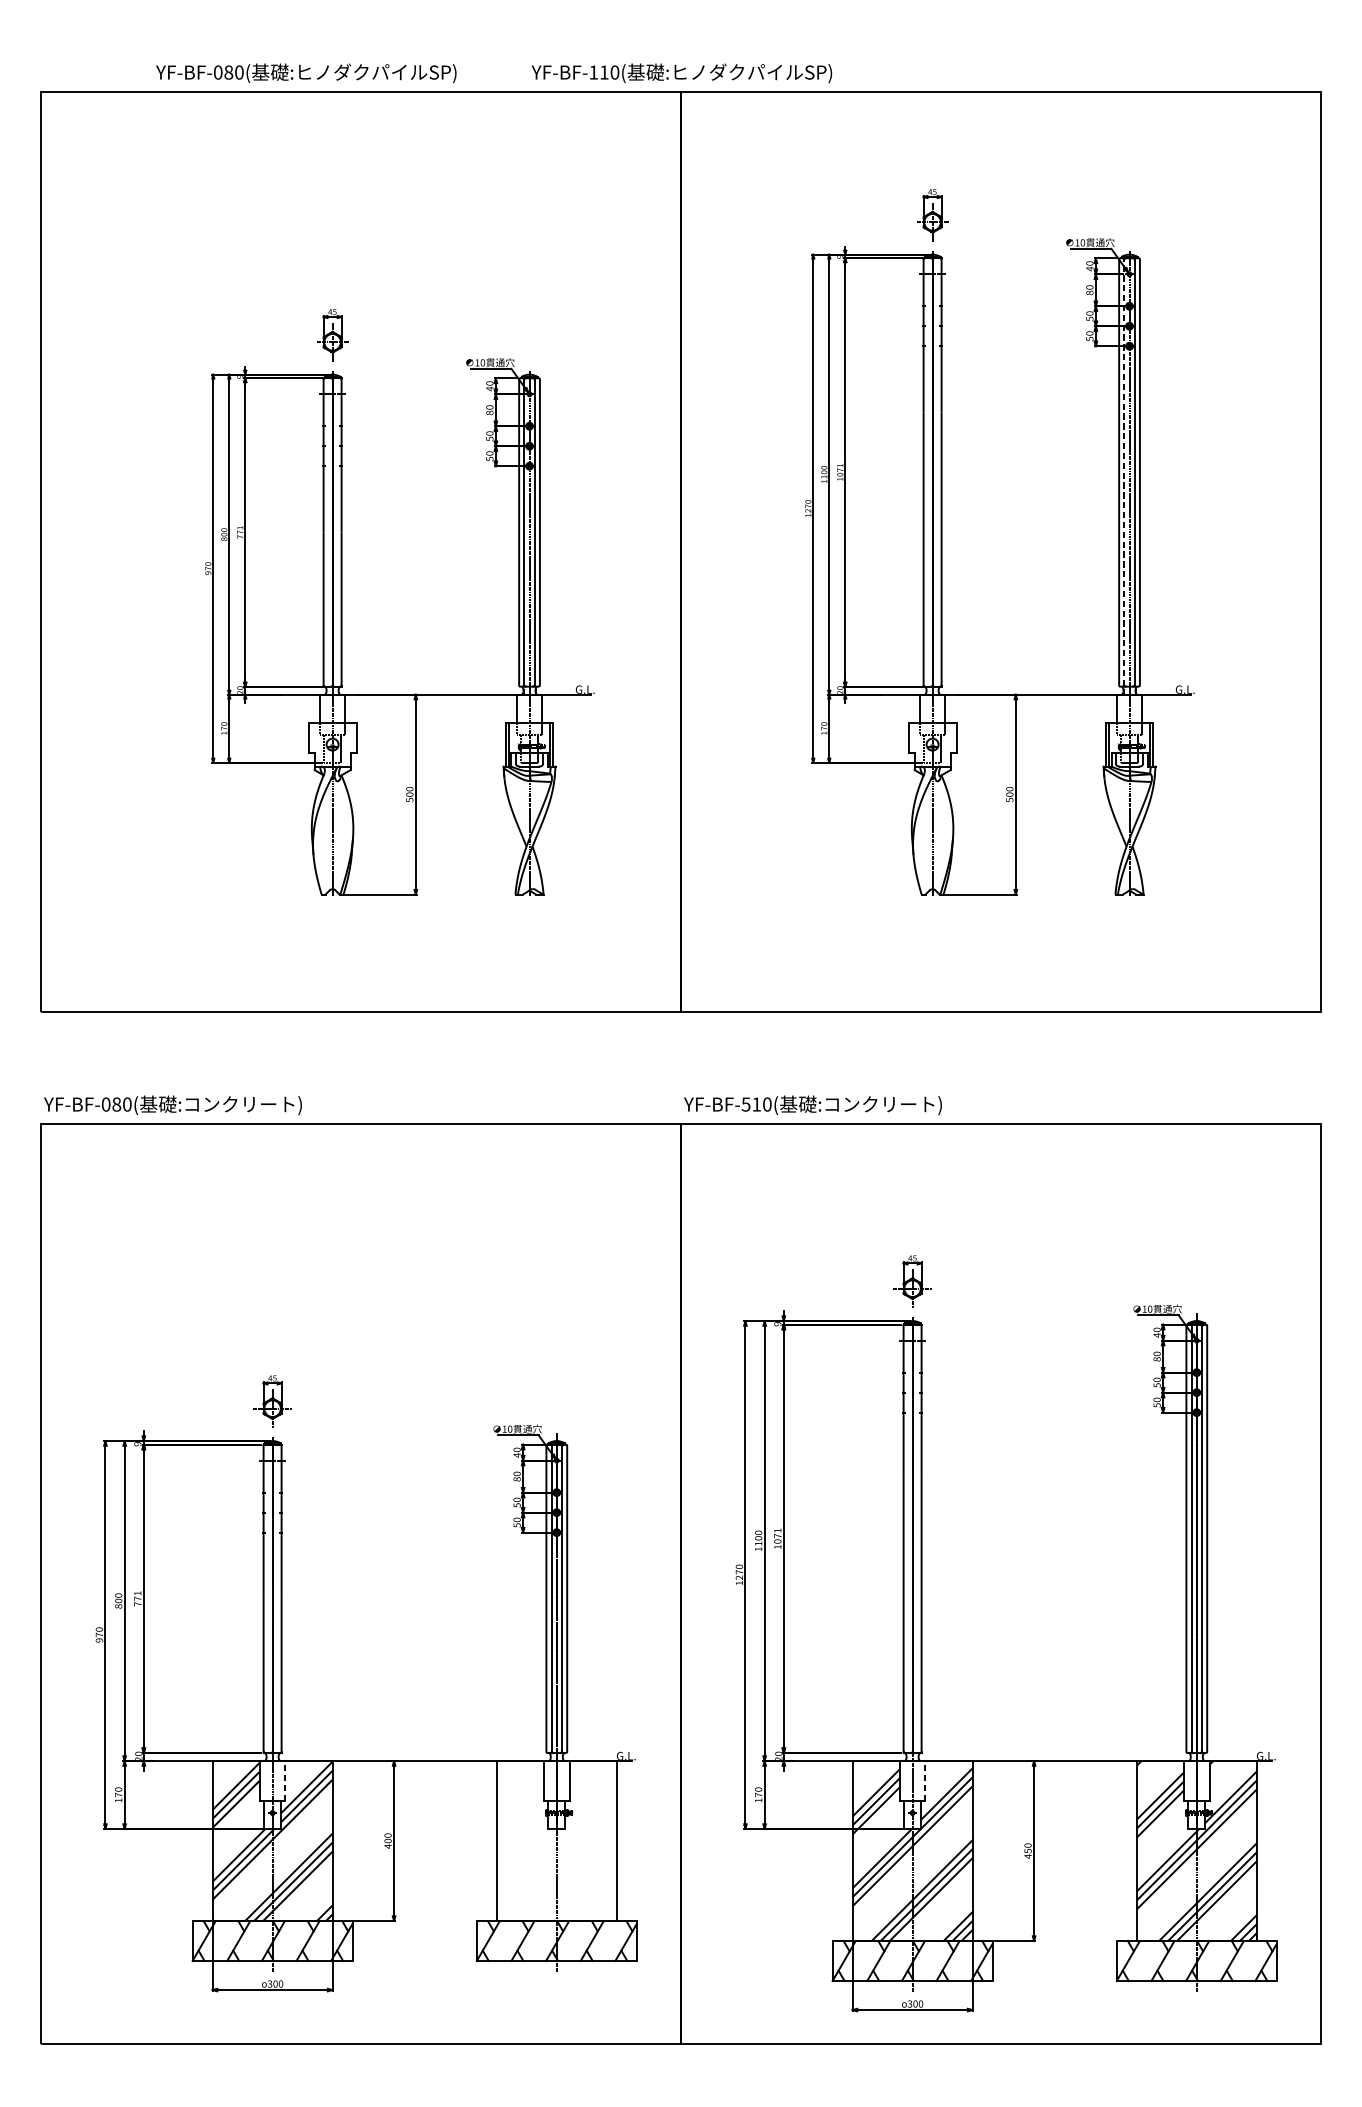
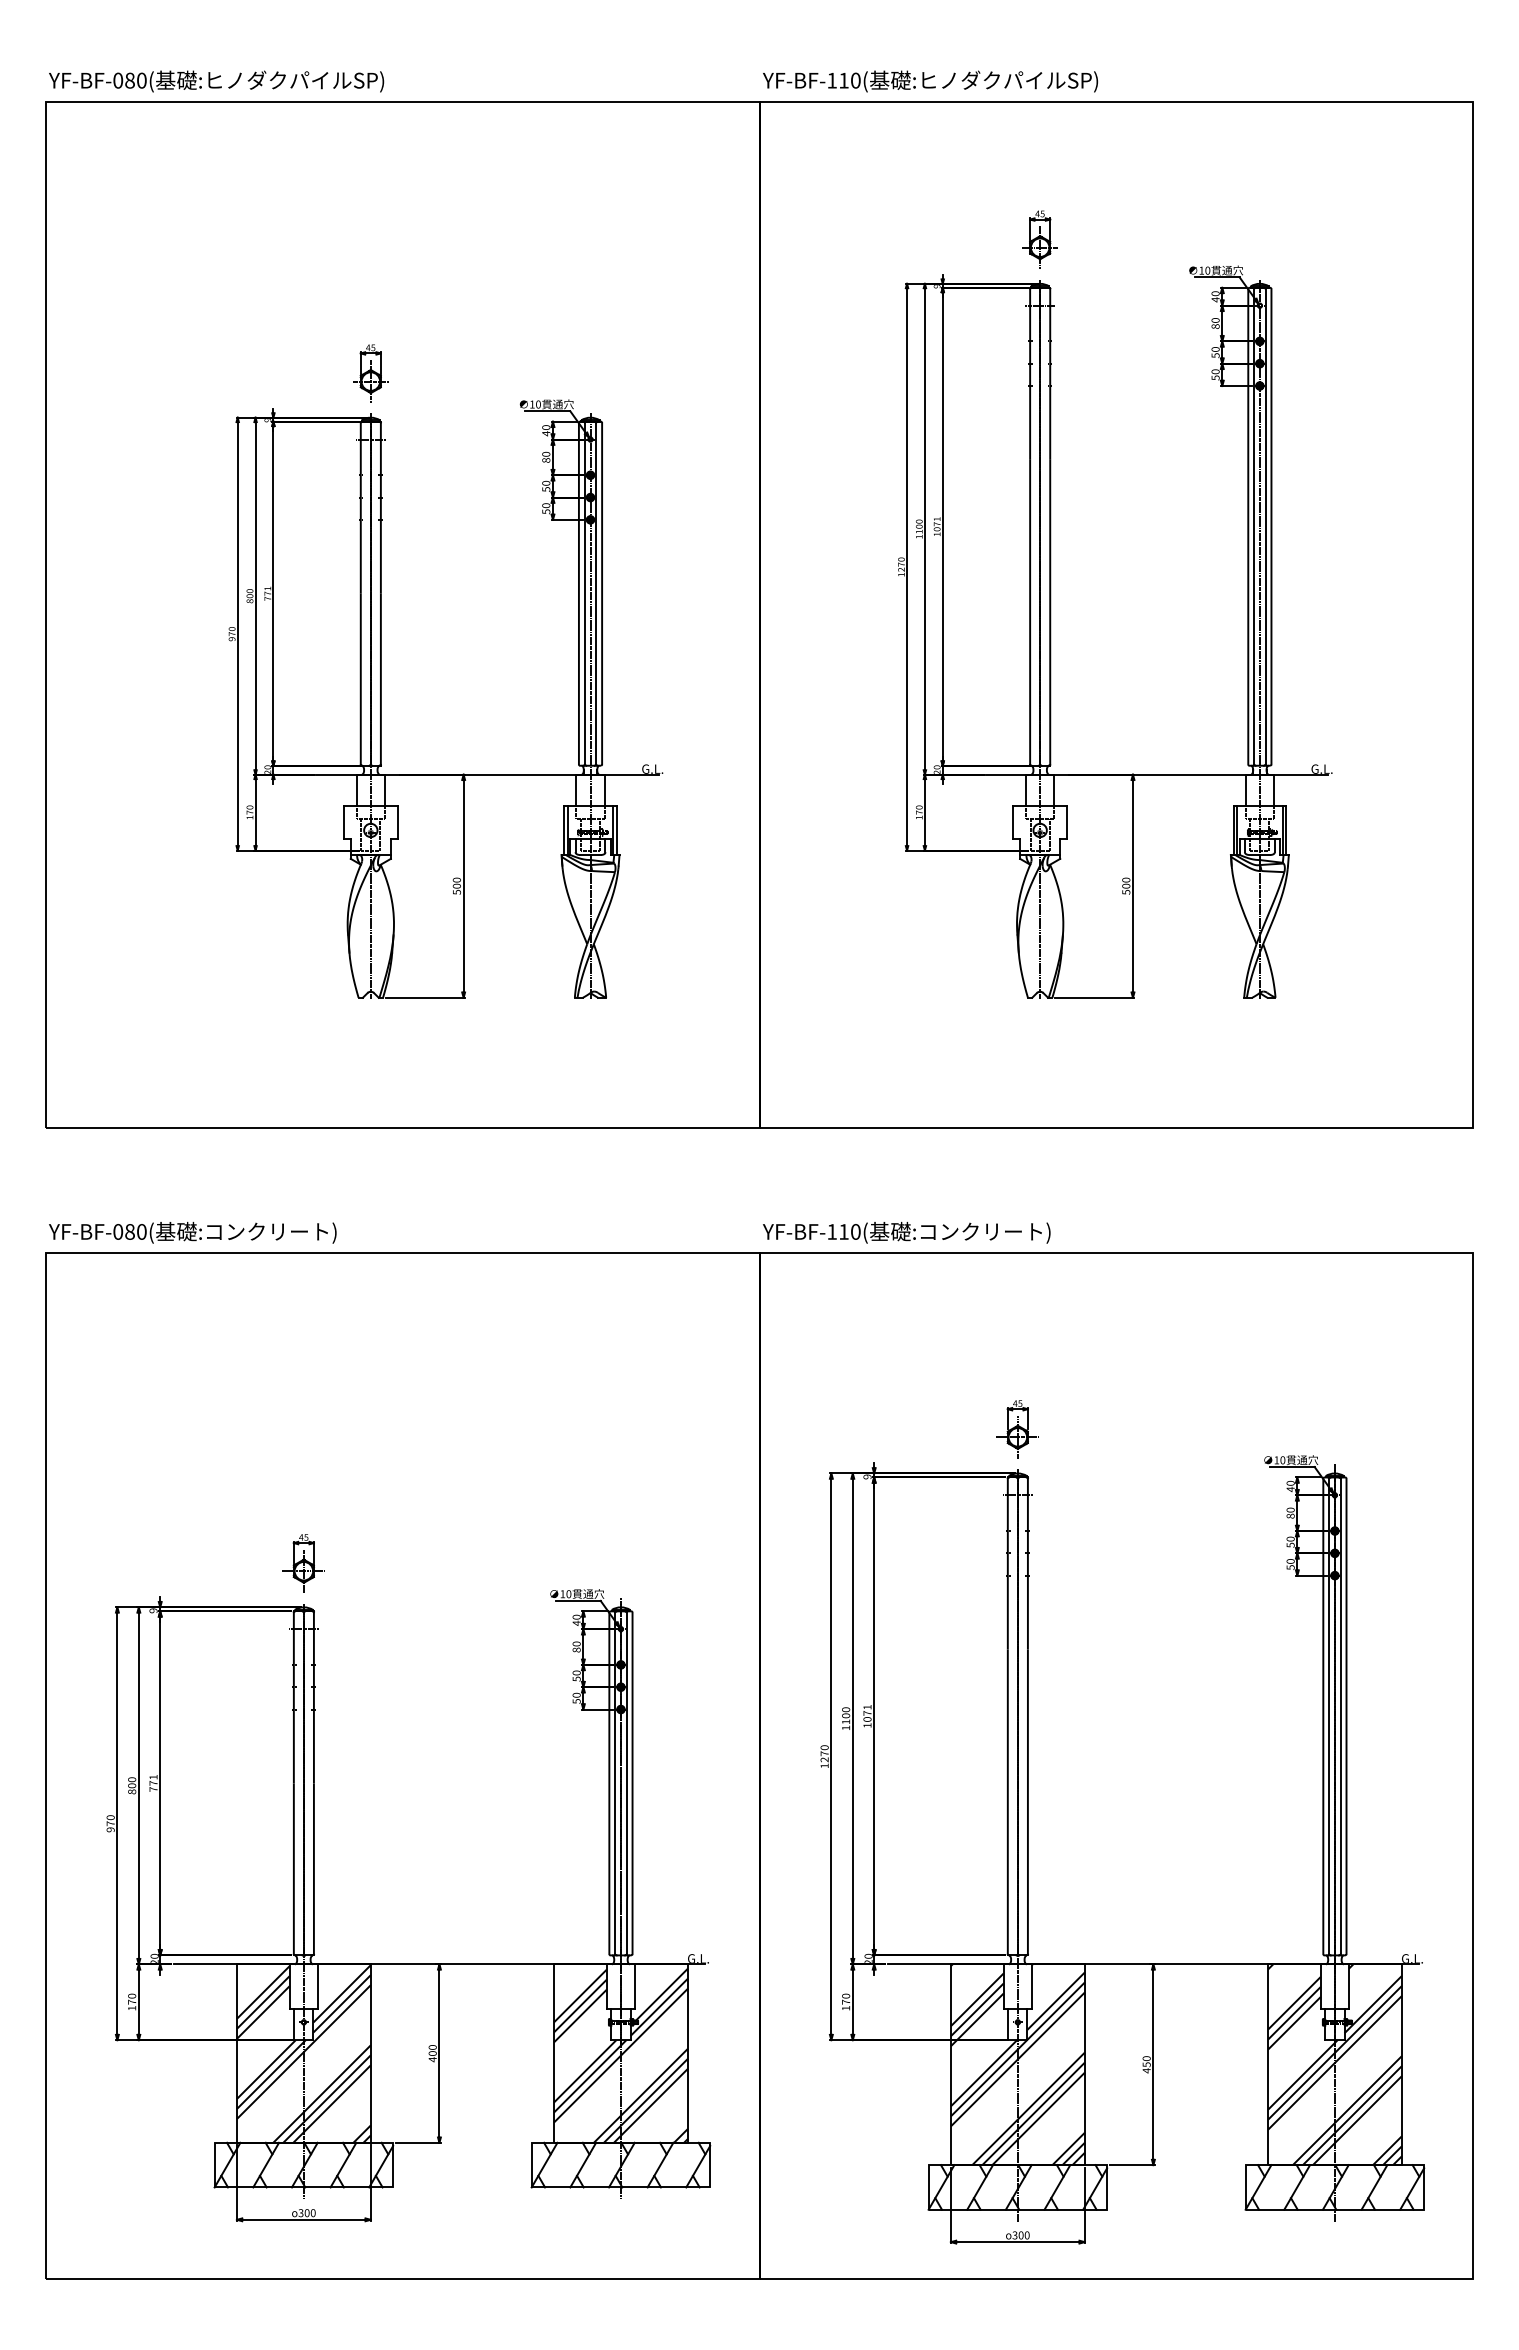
text: (306, 73) -> (216, 81), moved
text: (681, 73) -> (930, 81), moved
line: (1124, 472) -> (1254, 526), dashed -> solid
text: (745, 1104) -> (831, 1231), YF-BF-510( -> YF-BF-110(
line: (285, 1780) -> (318, 1986), dashed -> solid
line: (925, 1780) -> (1032, 1986), dashed -> solid
hatch: (556, 1842) -> (620, 2055), added

